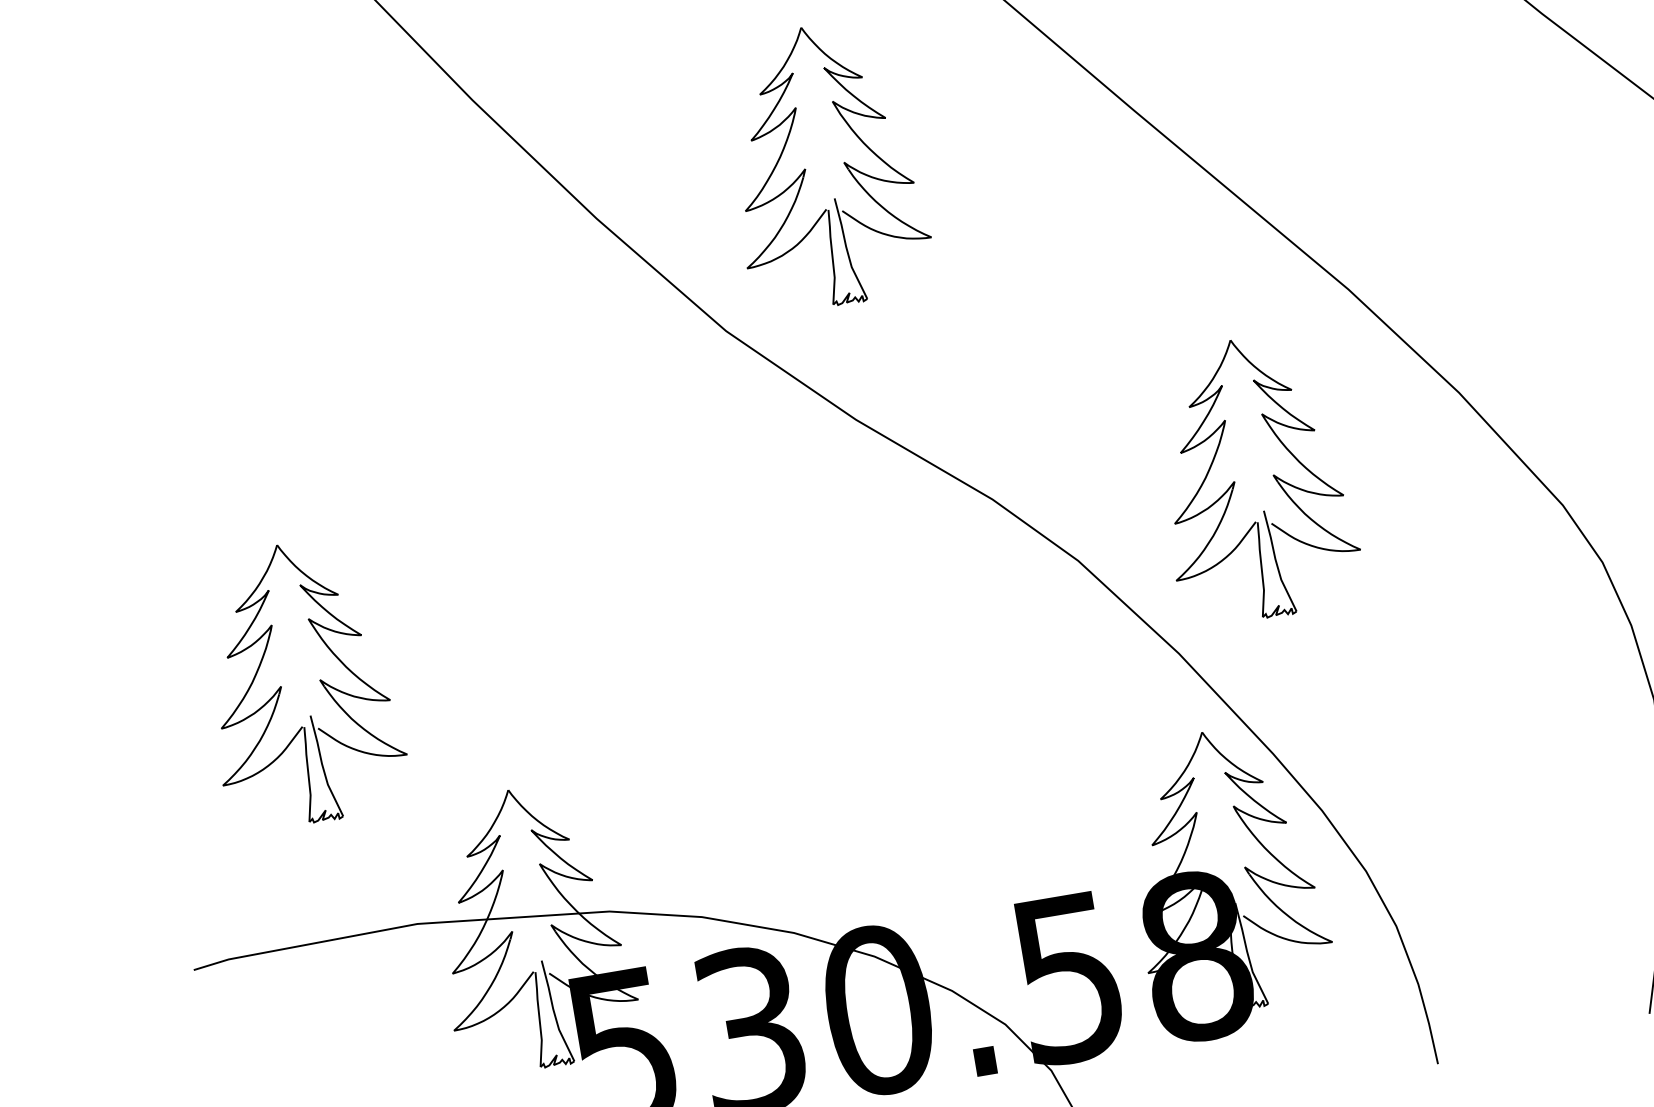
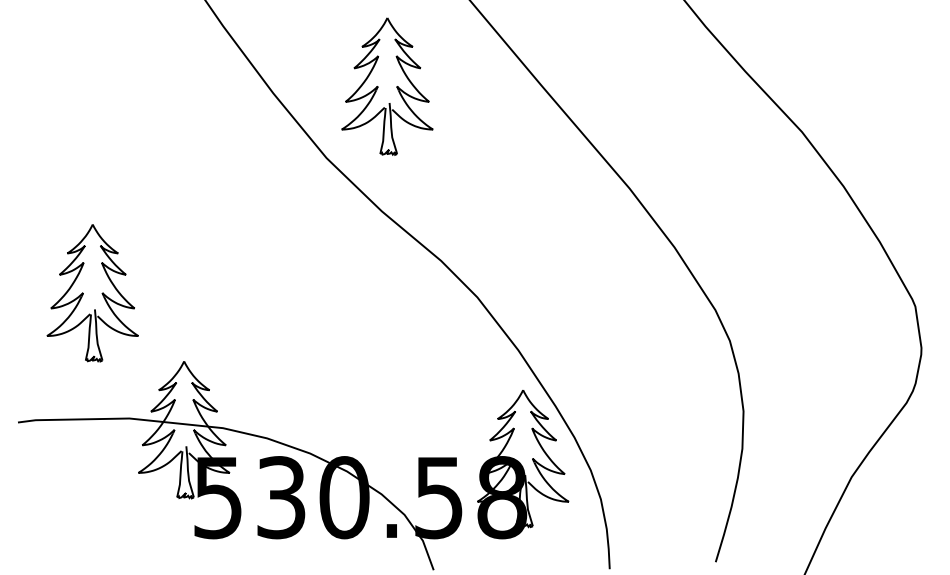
part: (1253, 479) -> (568, 272), removed

